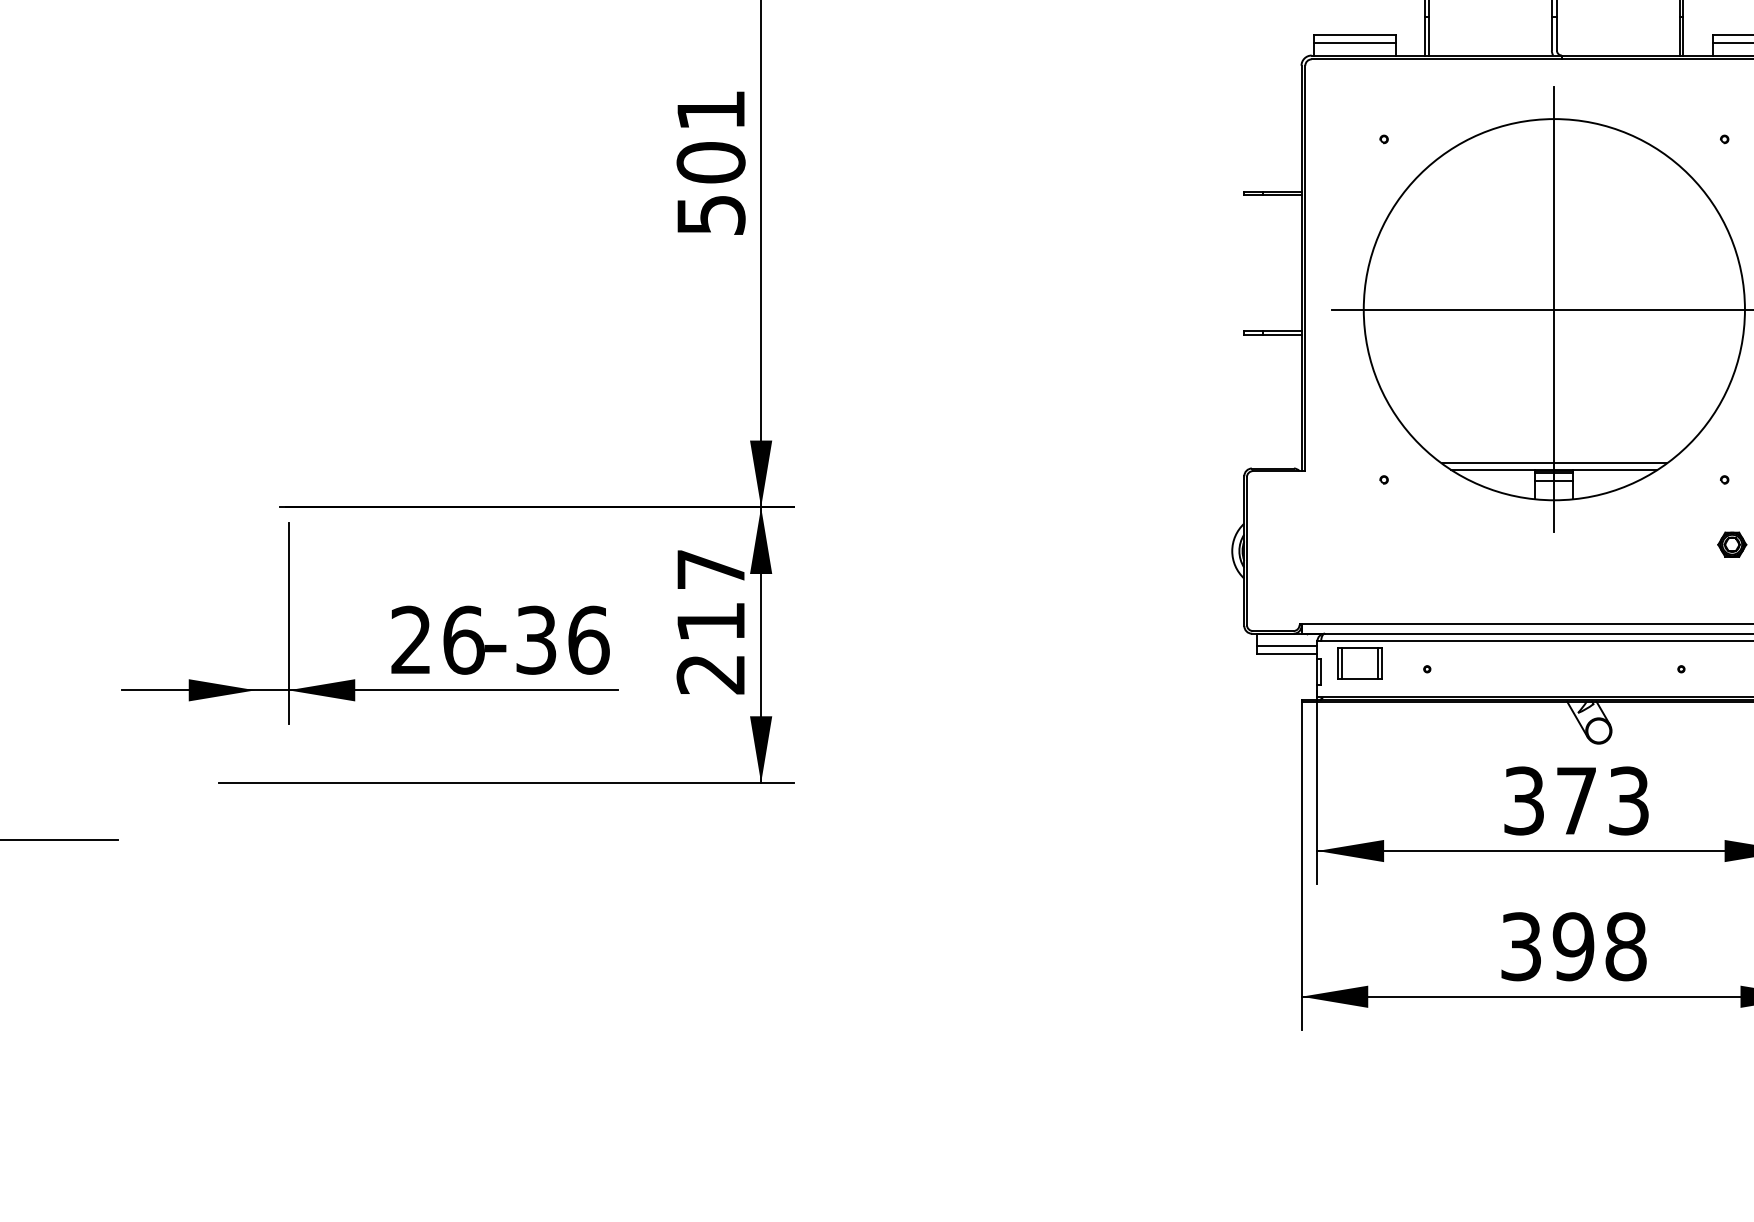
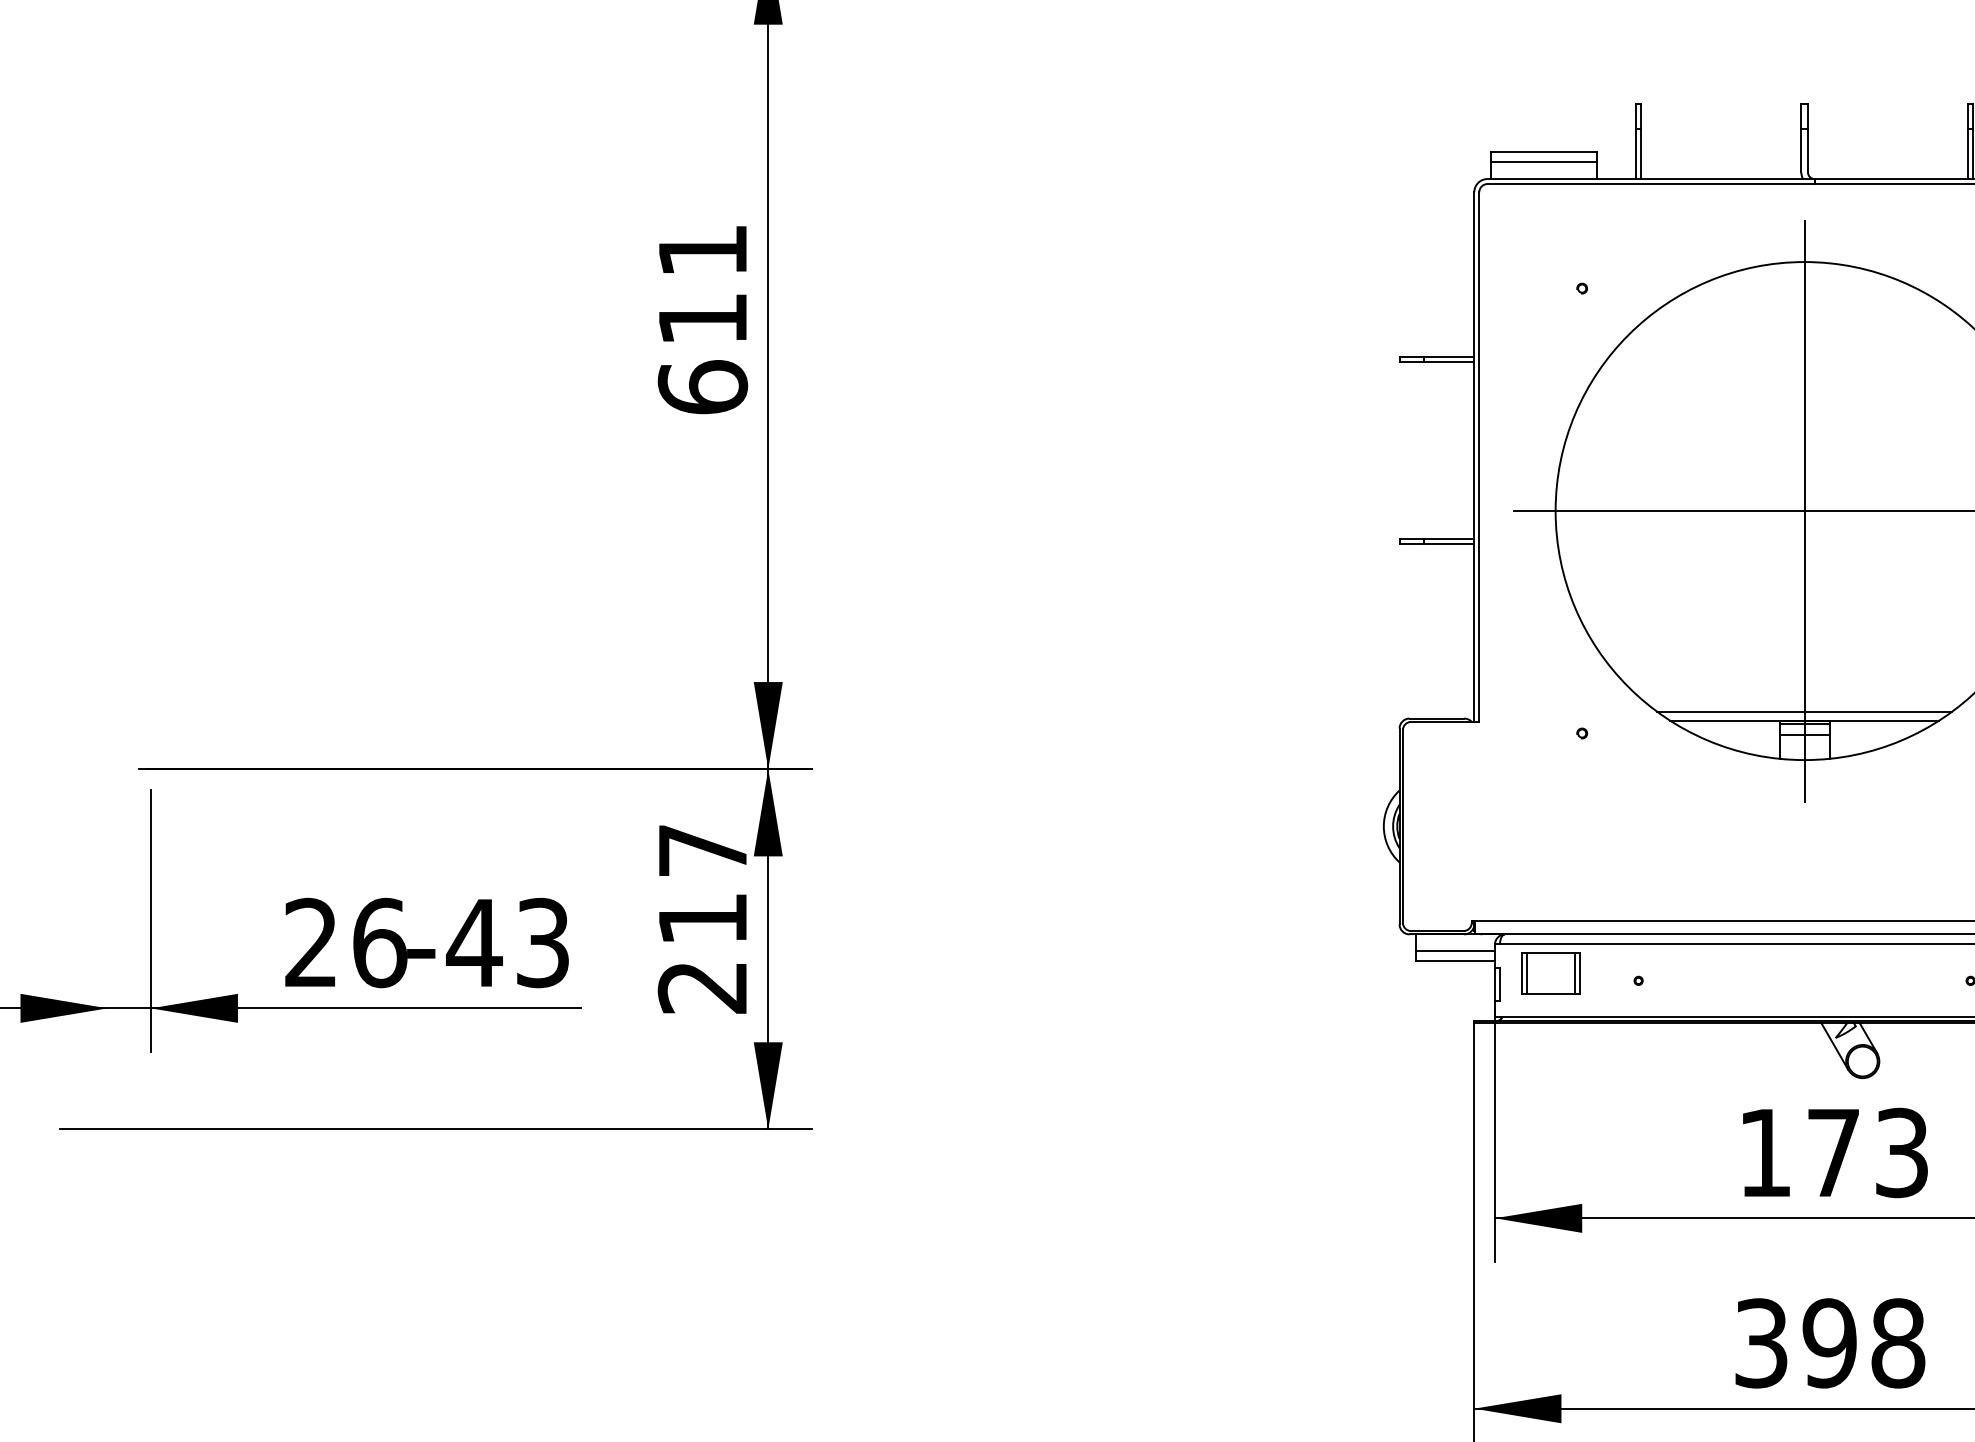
text: (710, 188) -> (702, 352), 501 -> 611
text: (561, 639) -> (507, 941), -36 -> -43
text: (1523, 800) -> (1764, 1152), 373 -> 173

